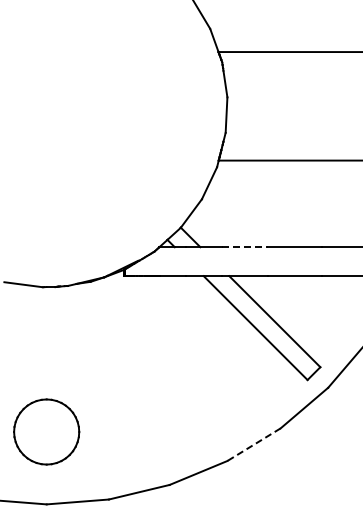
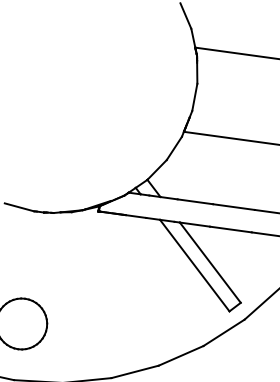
line: (245, 247) -> (195, 202), dashed -> solid
line: (253, 444) -> (180, 355), dashed -> solid

